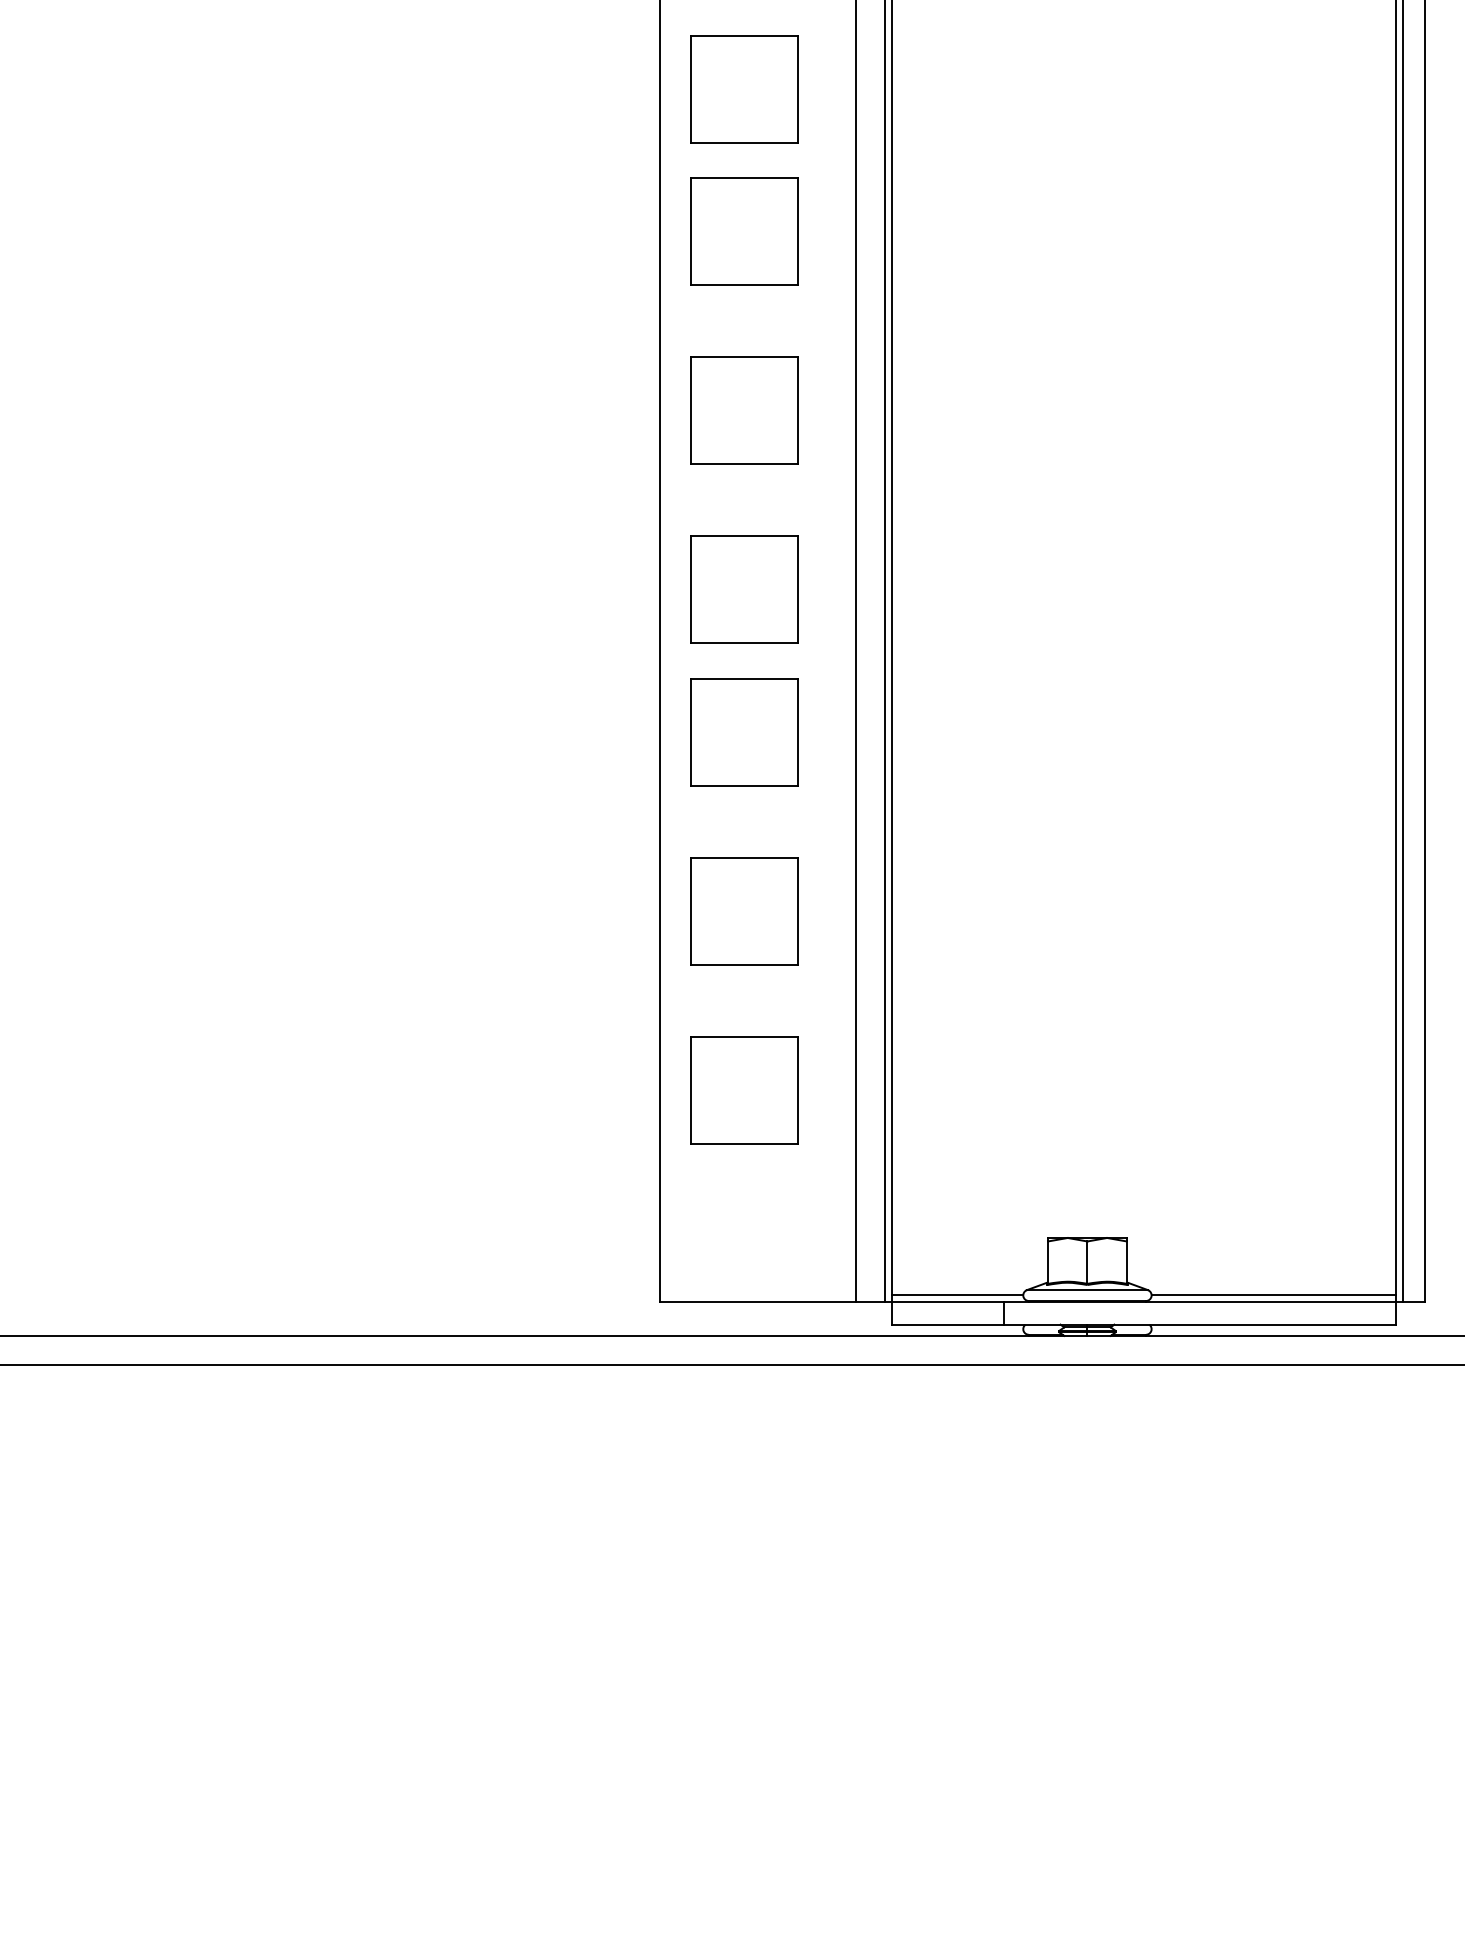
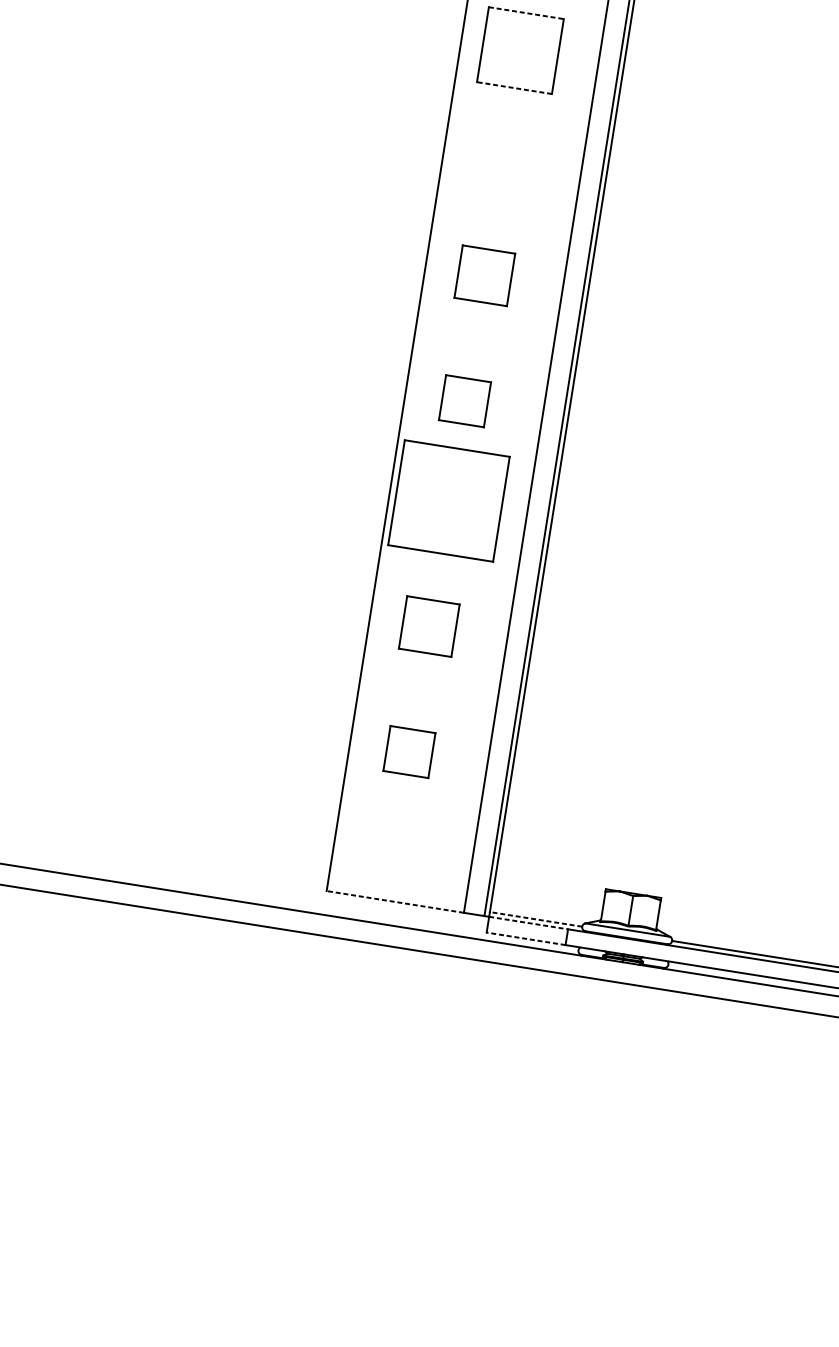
line: (744, 35) -> (526, 12), solid -> dashed
line: (743, 142) -> (514, 87), solid -> dashed
part: (744, 231) -> (504, 150), removed
part: (744, 410) -> (485, 275), size x0.7
part: (744, 589) -> (465, 401), size x0.6
part: (744, 732) -> (449, 501), size x1.4
part: (744, 911) -> (429, 626), size x0.7
part: (744, 1090) -> (409, 752), size x0.6
line: (957, 1295) -> (536, 919), solid -> dashed
line: (757, 1302) -> (395, 902), solid -> dashed
line: (948, 1302) -> (529, 923), solid -> dashed
line: (947, 1324) -> (525, 938), solid -> dashed

